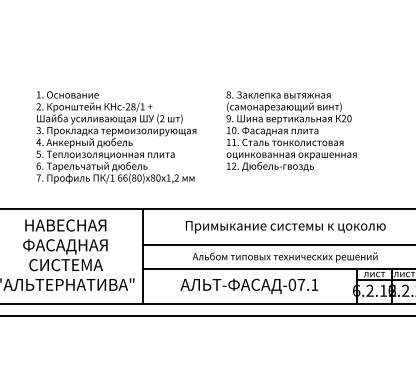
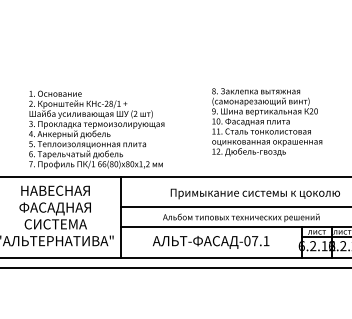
text: (291, 131) -> (267, 122), moved
text: (116, 137) -> (96, 129), moved
text: (285, 227) -> (255, 194), moved

